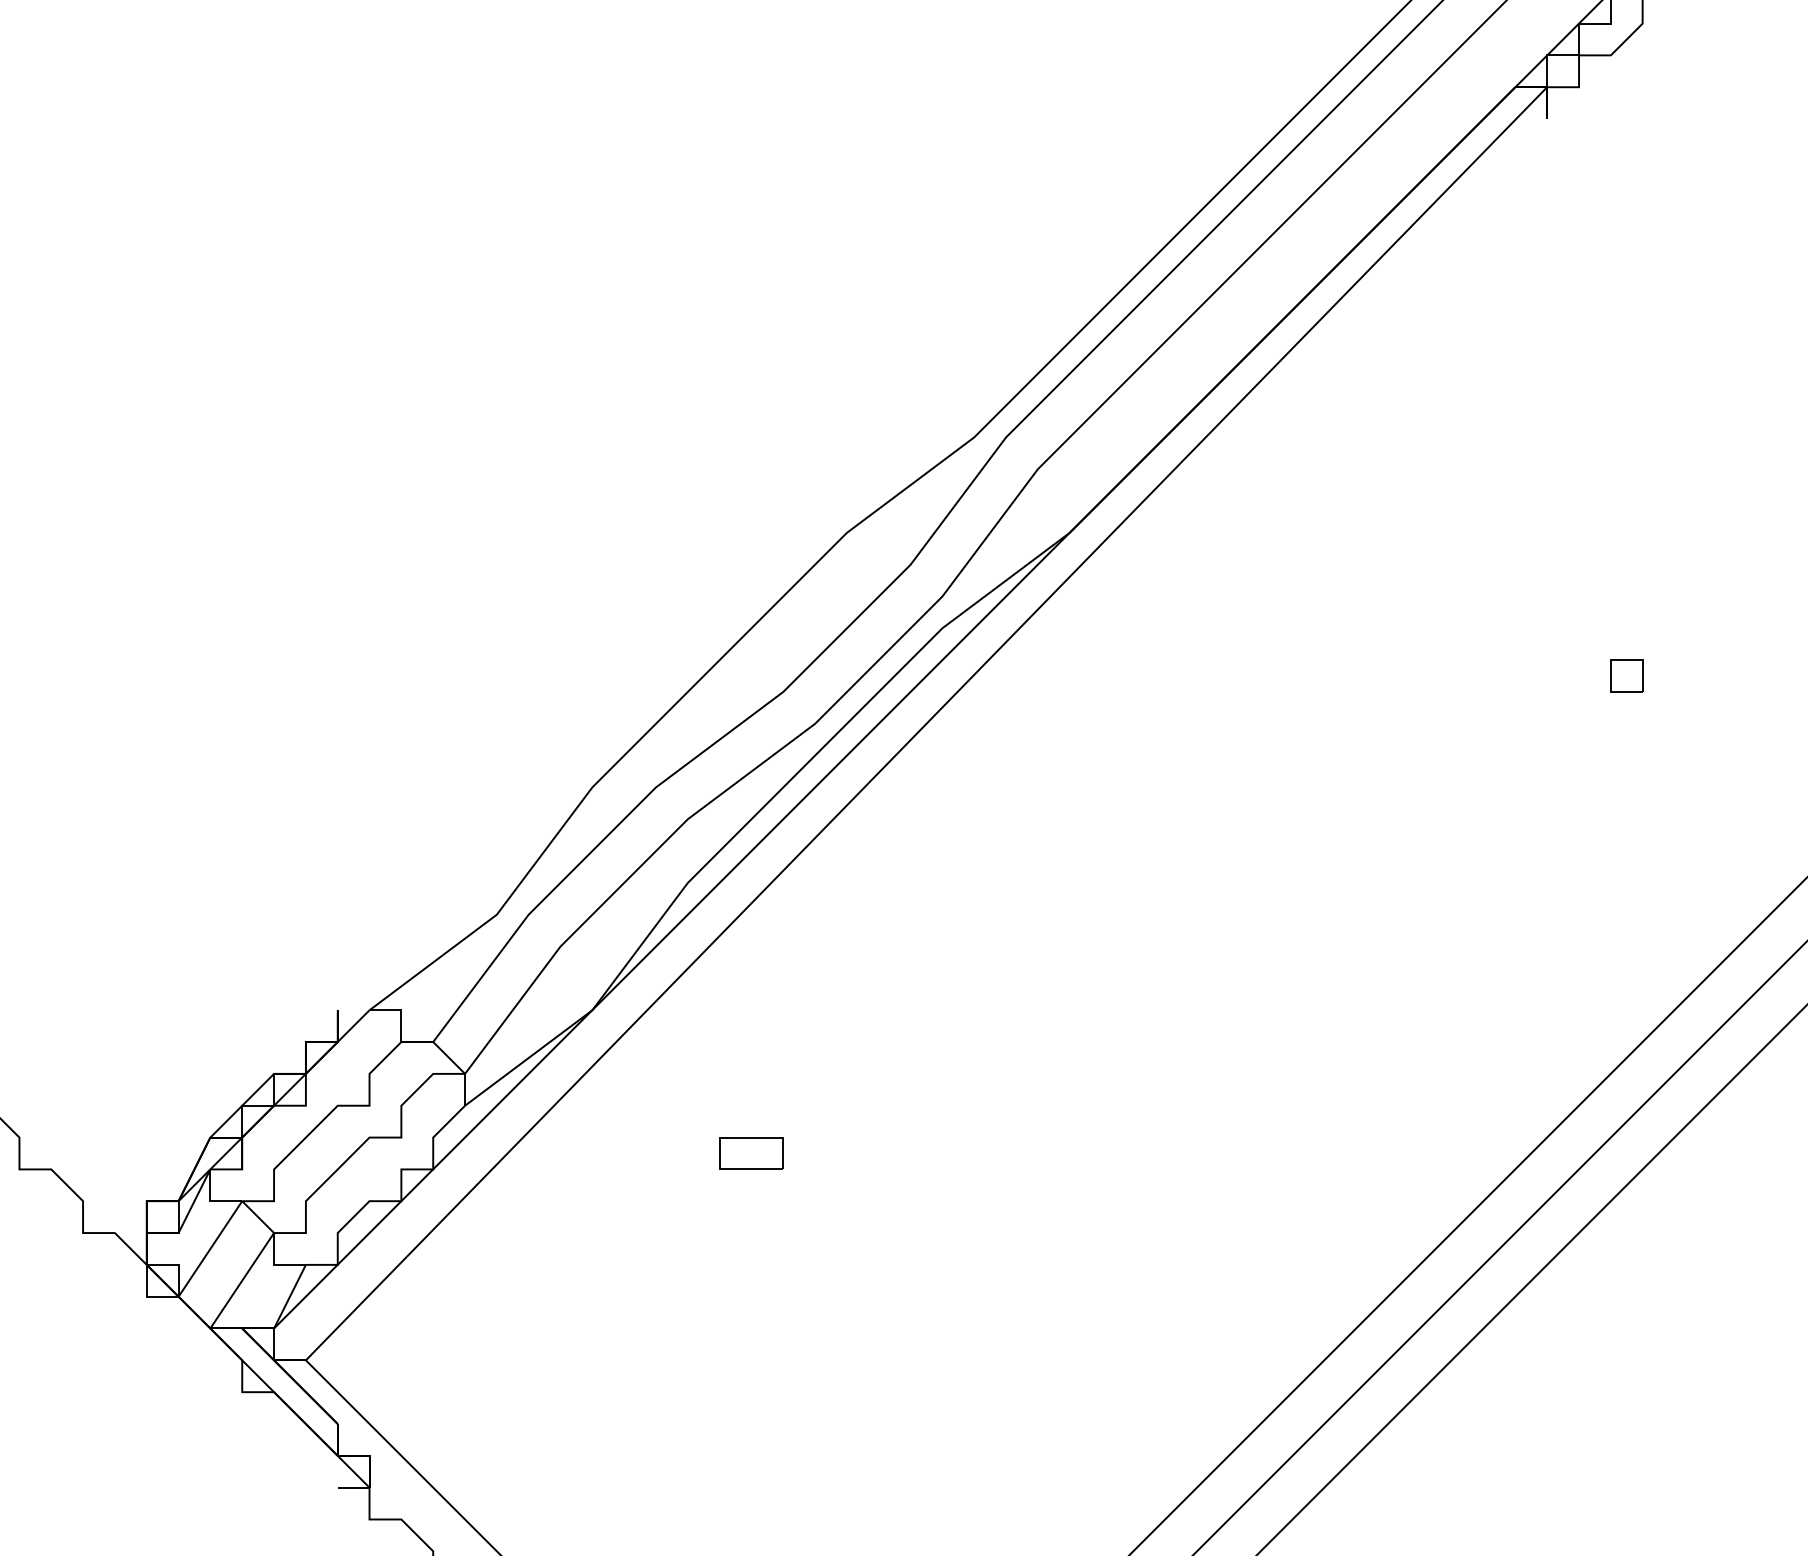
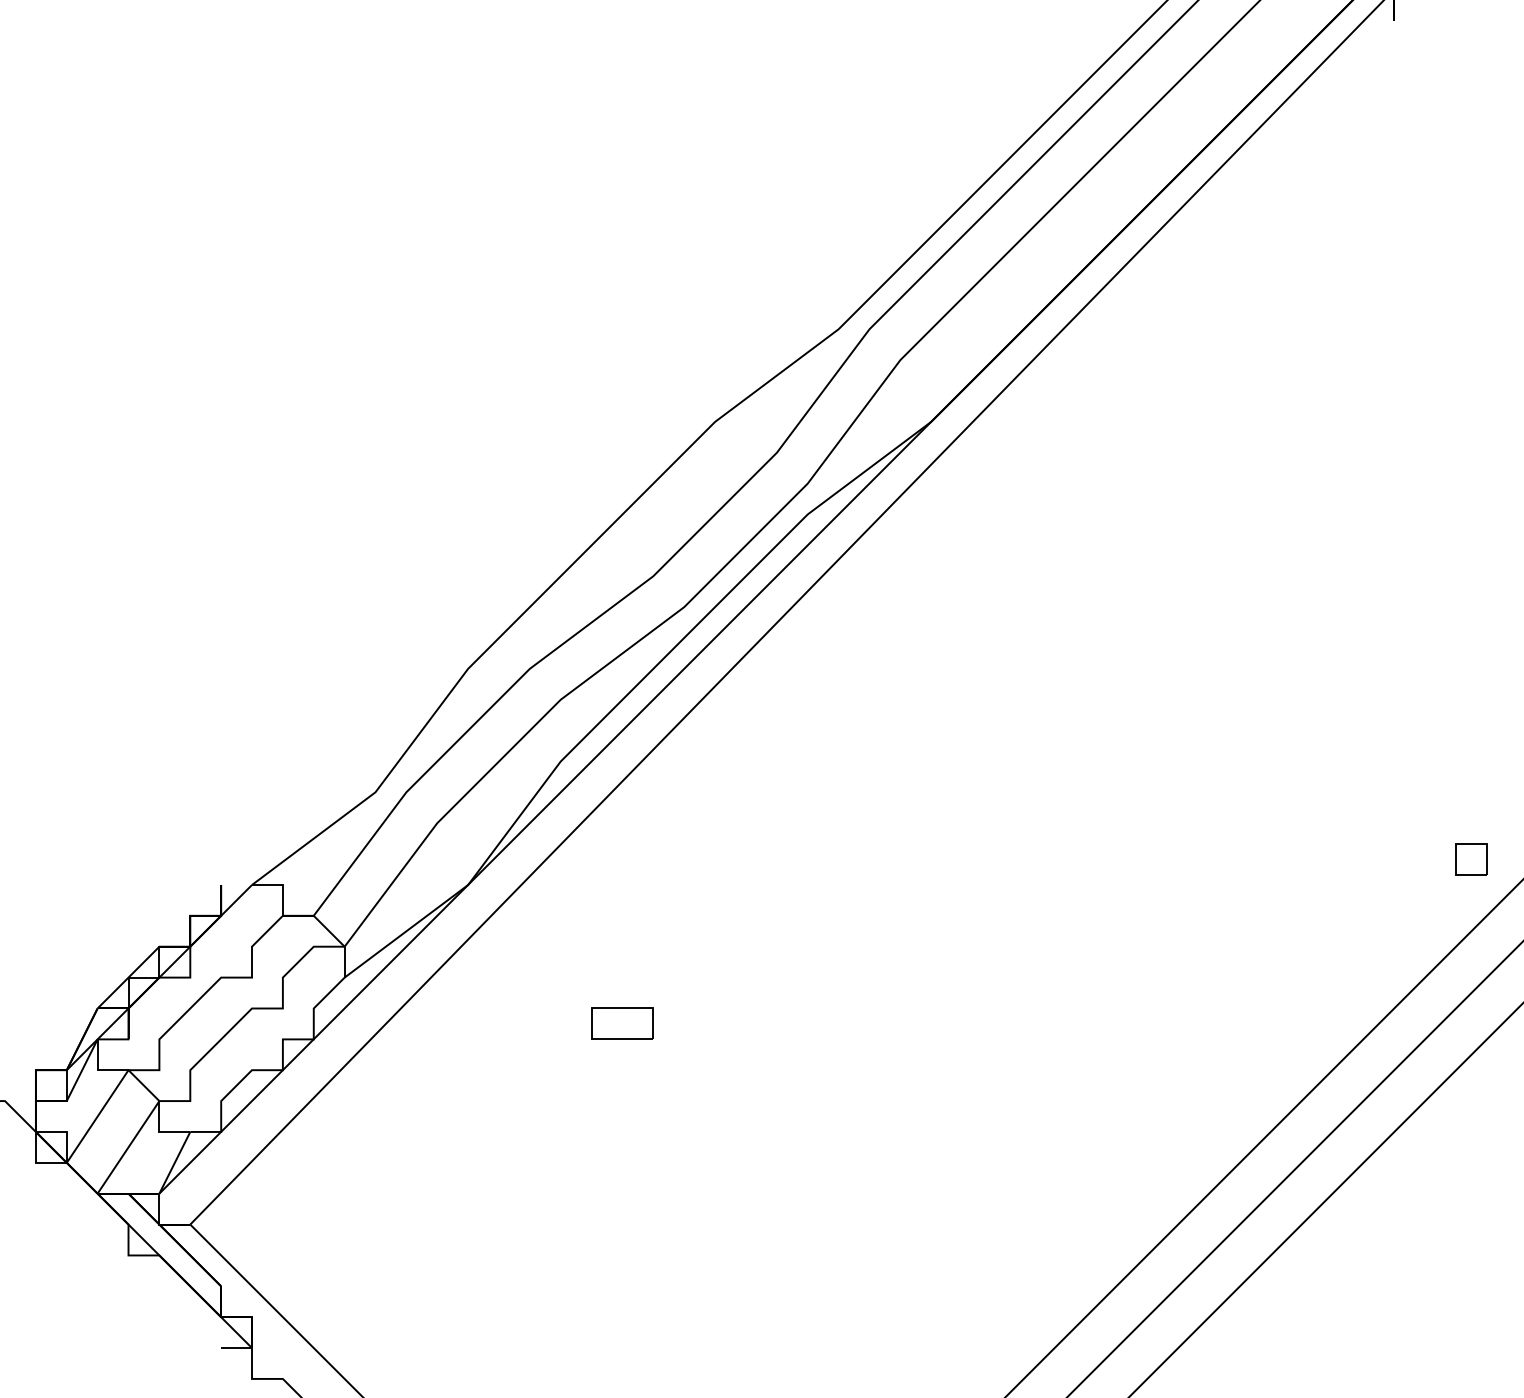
part: (1626, 675) -> (1471, 859), moved

